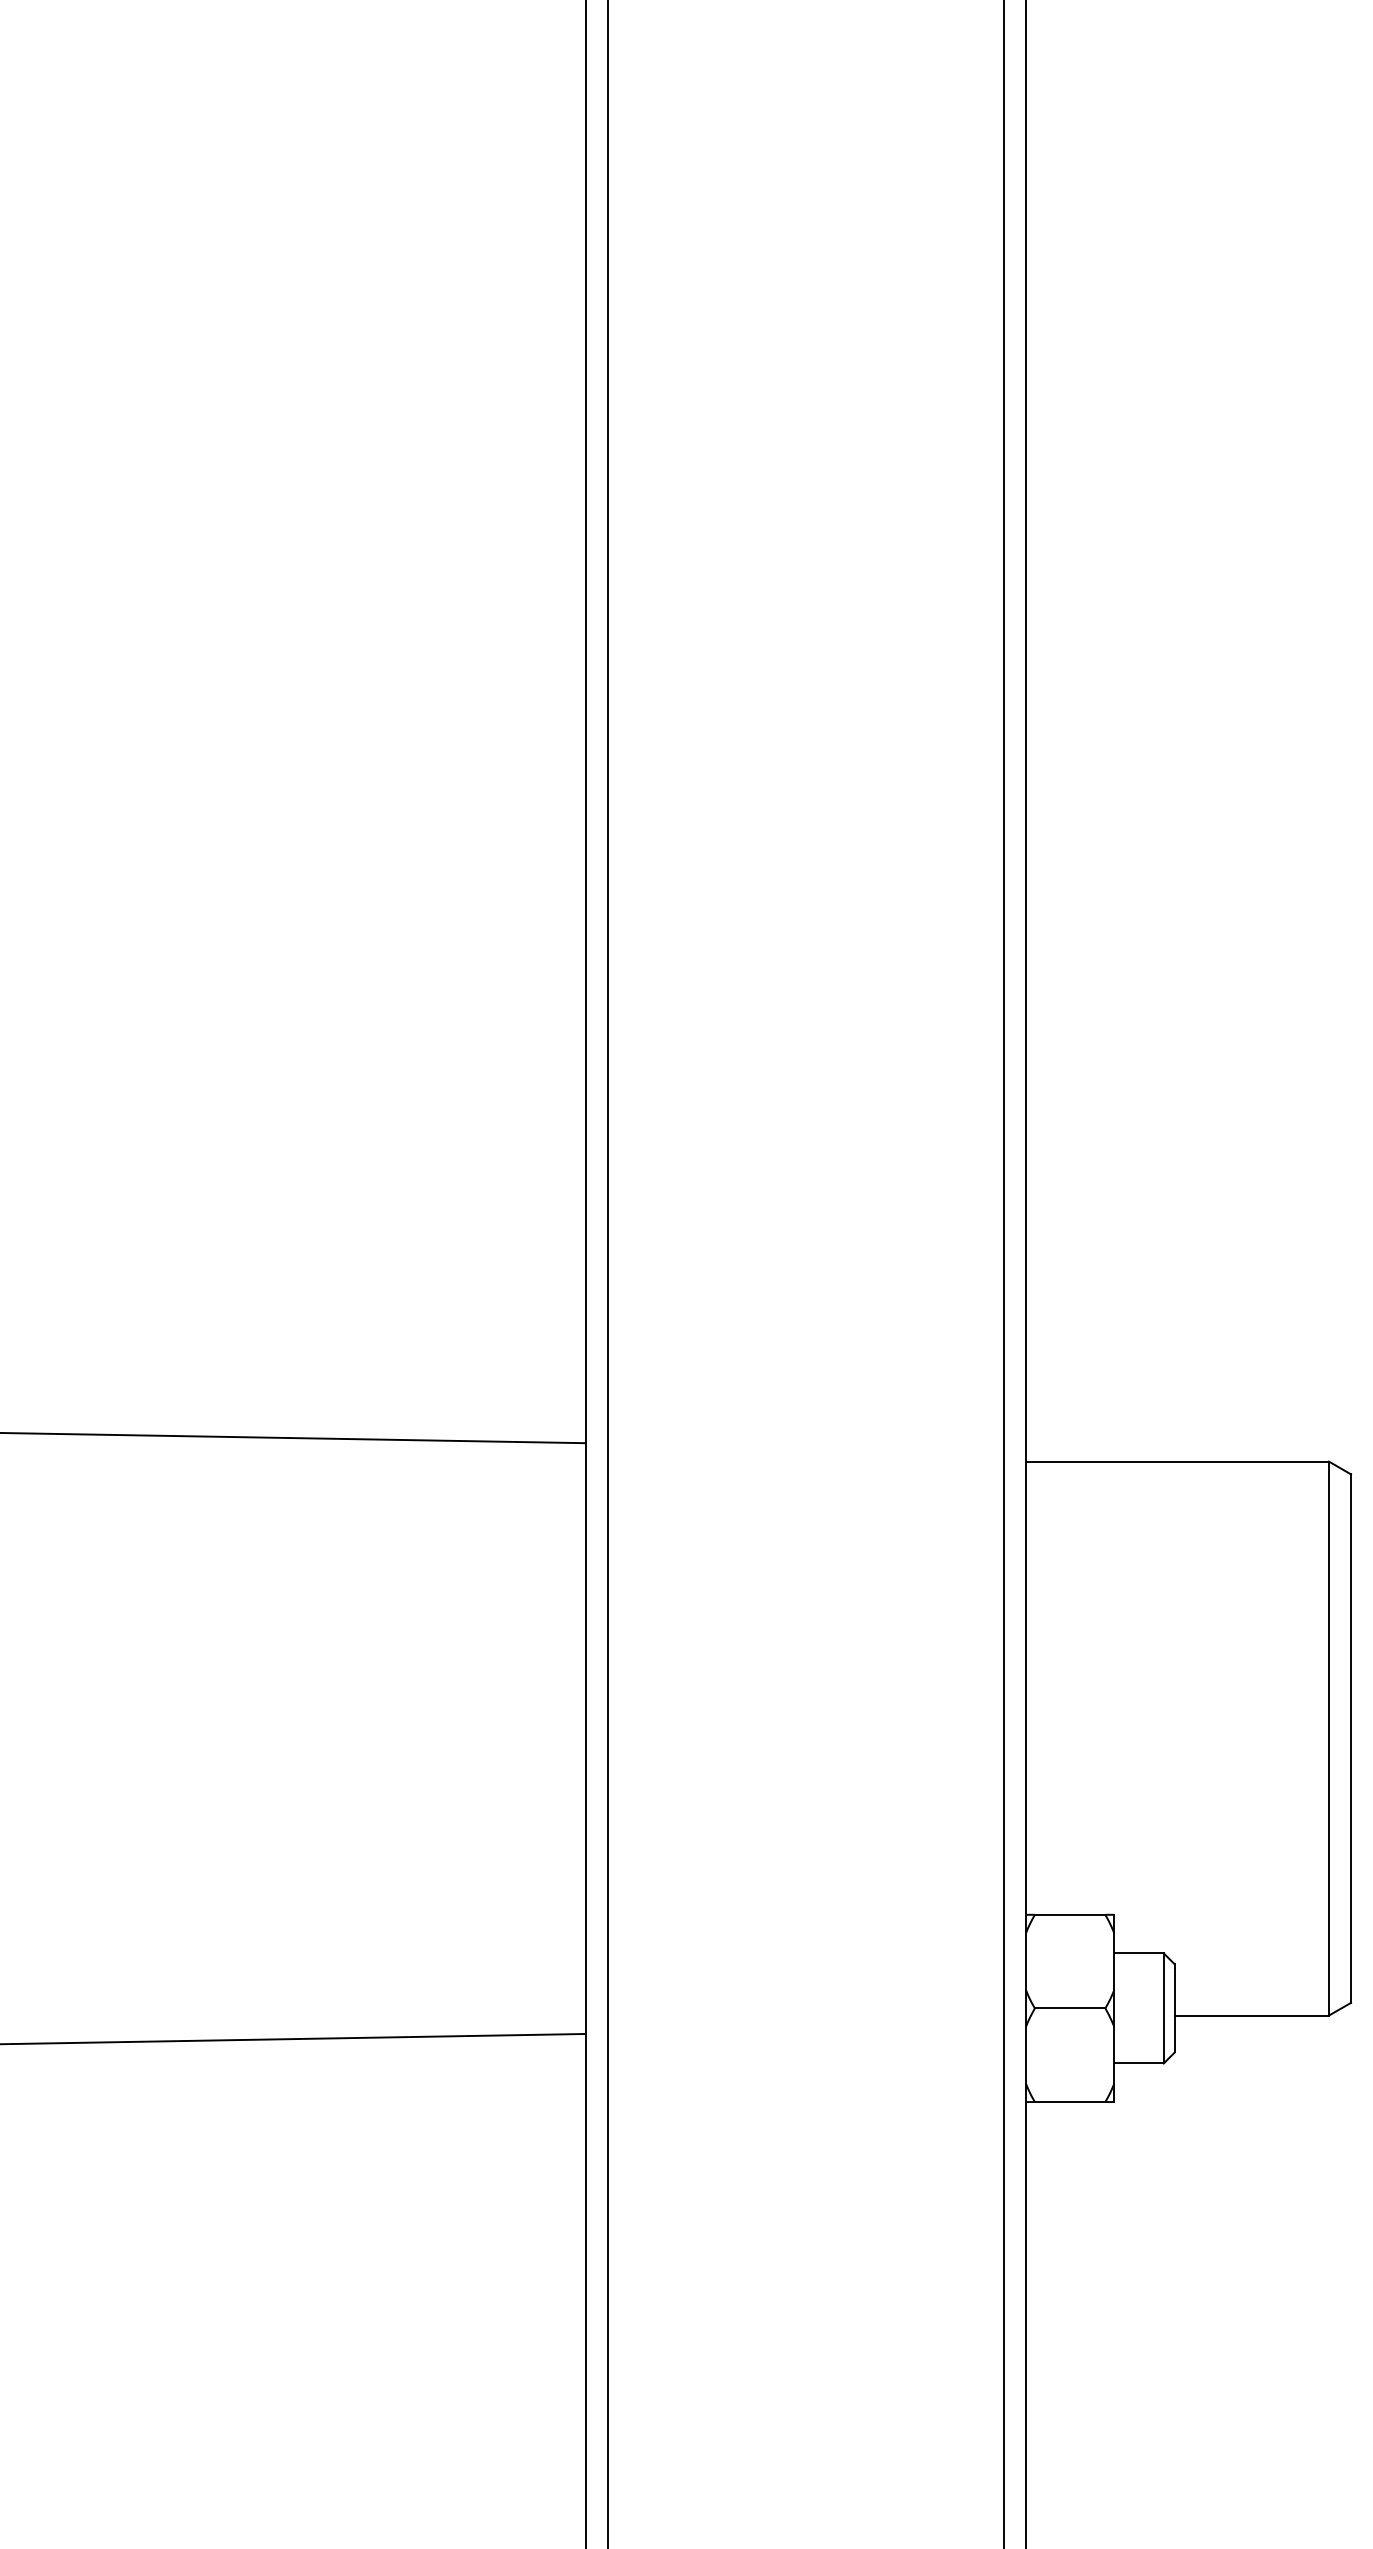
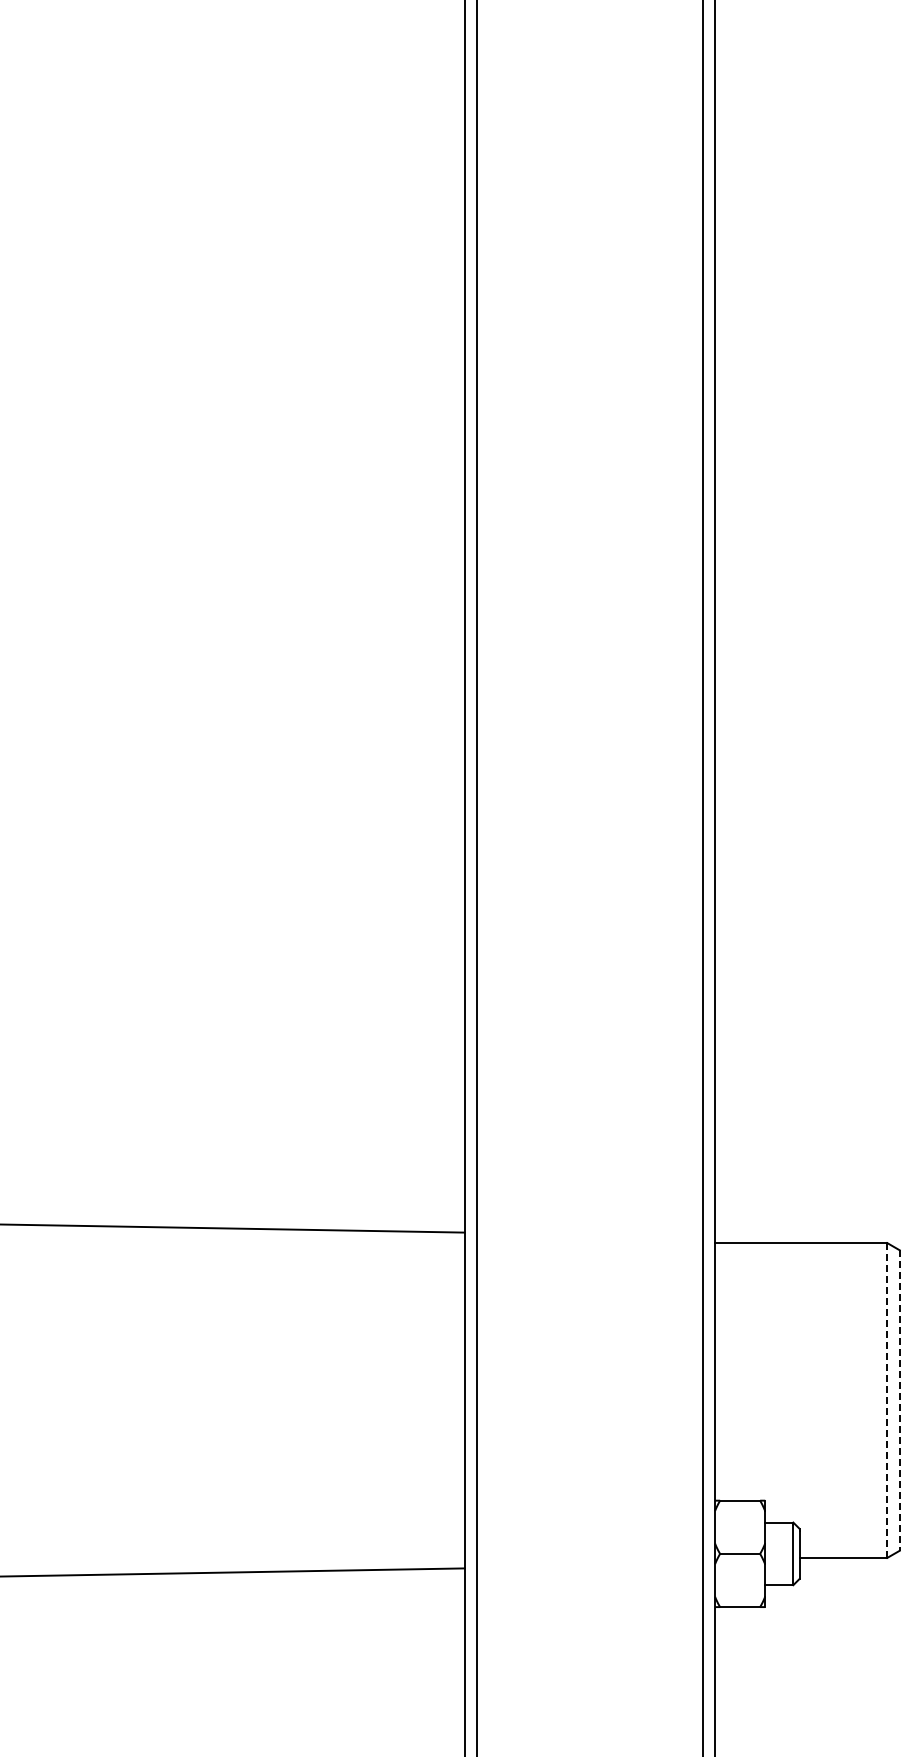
line: (1329, 1738) -> (887, 1400), solid -> dashed
line: (1350, 1740) -> (899, 1401), solid -> dashed

